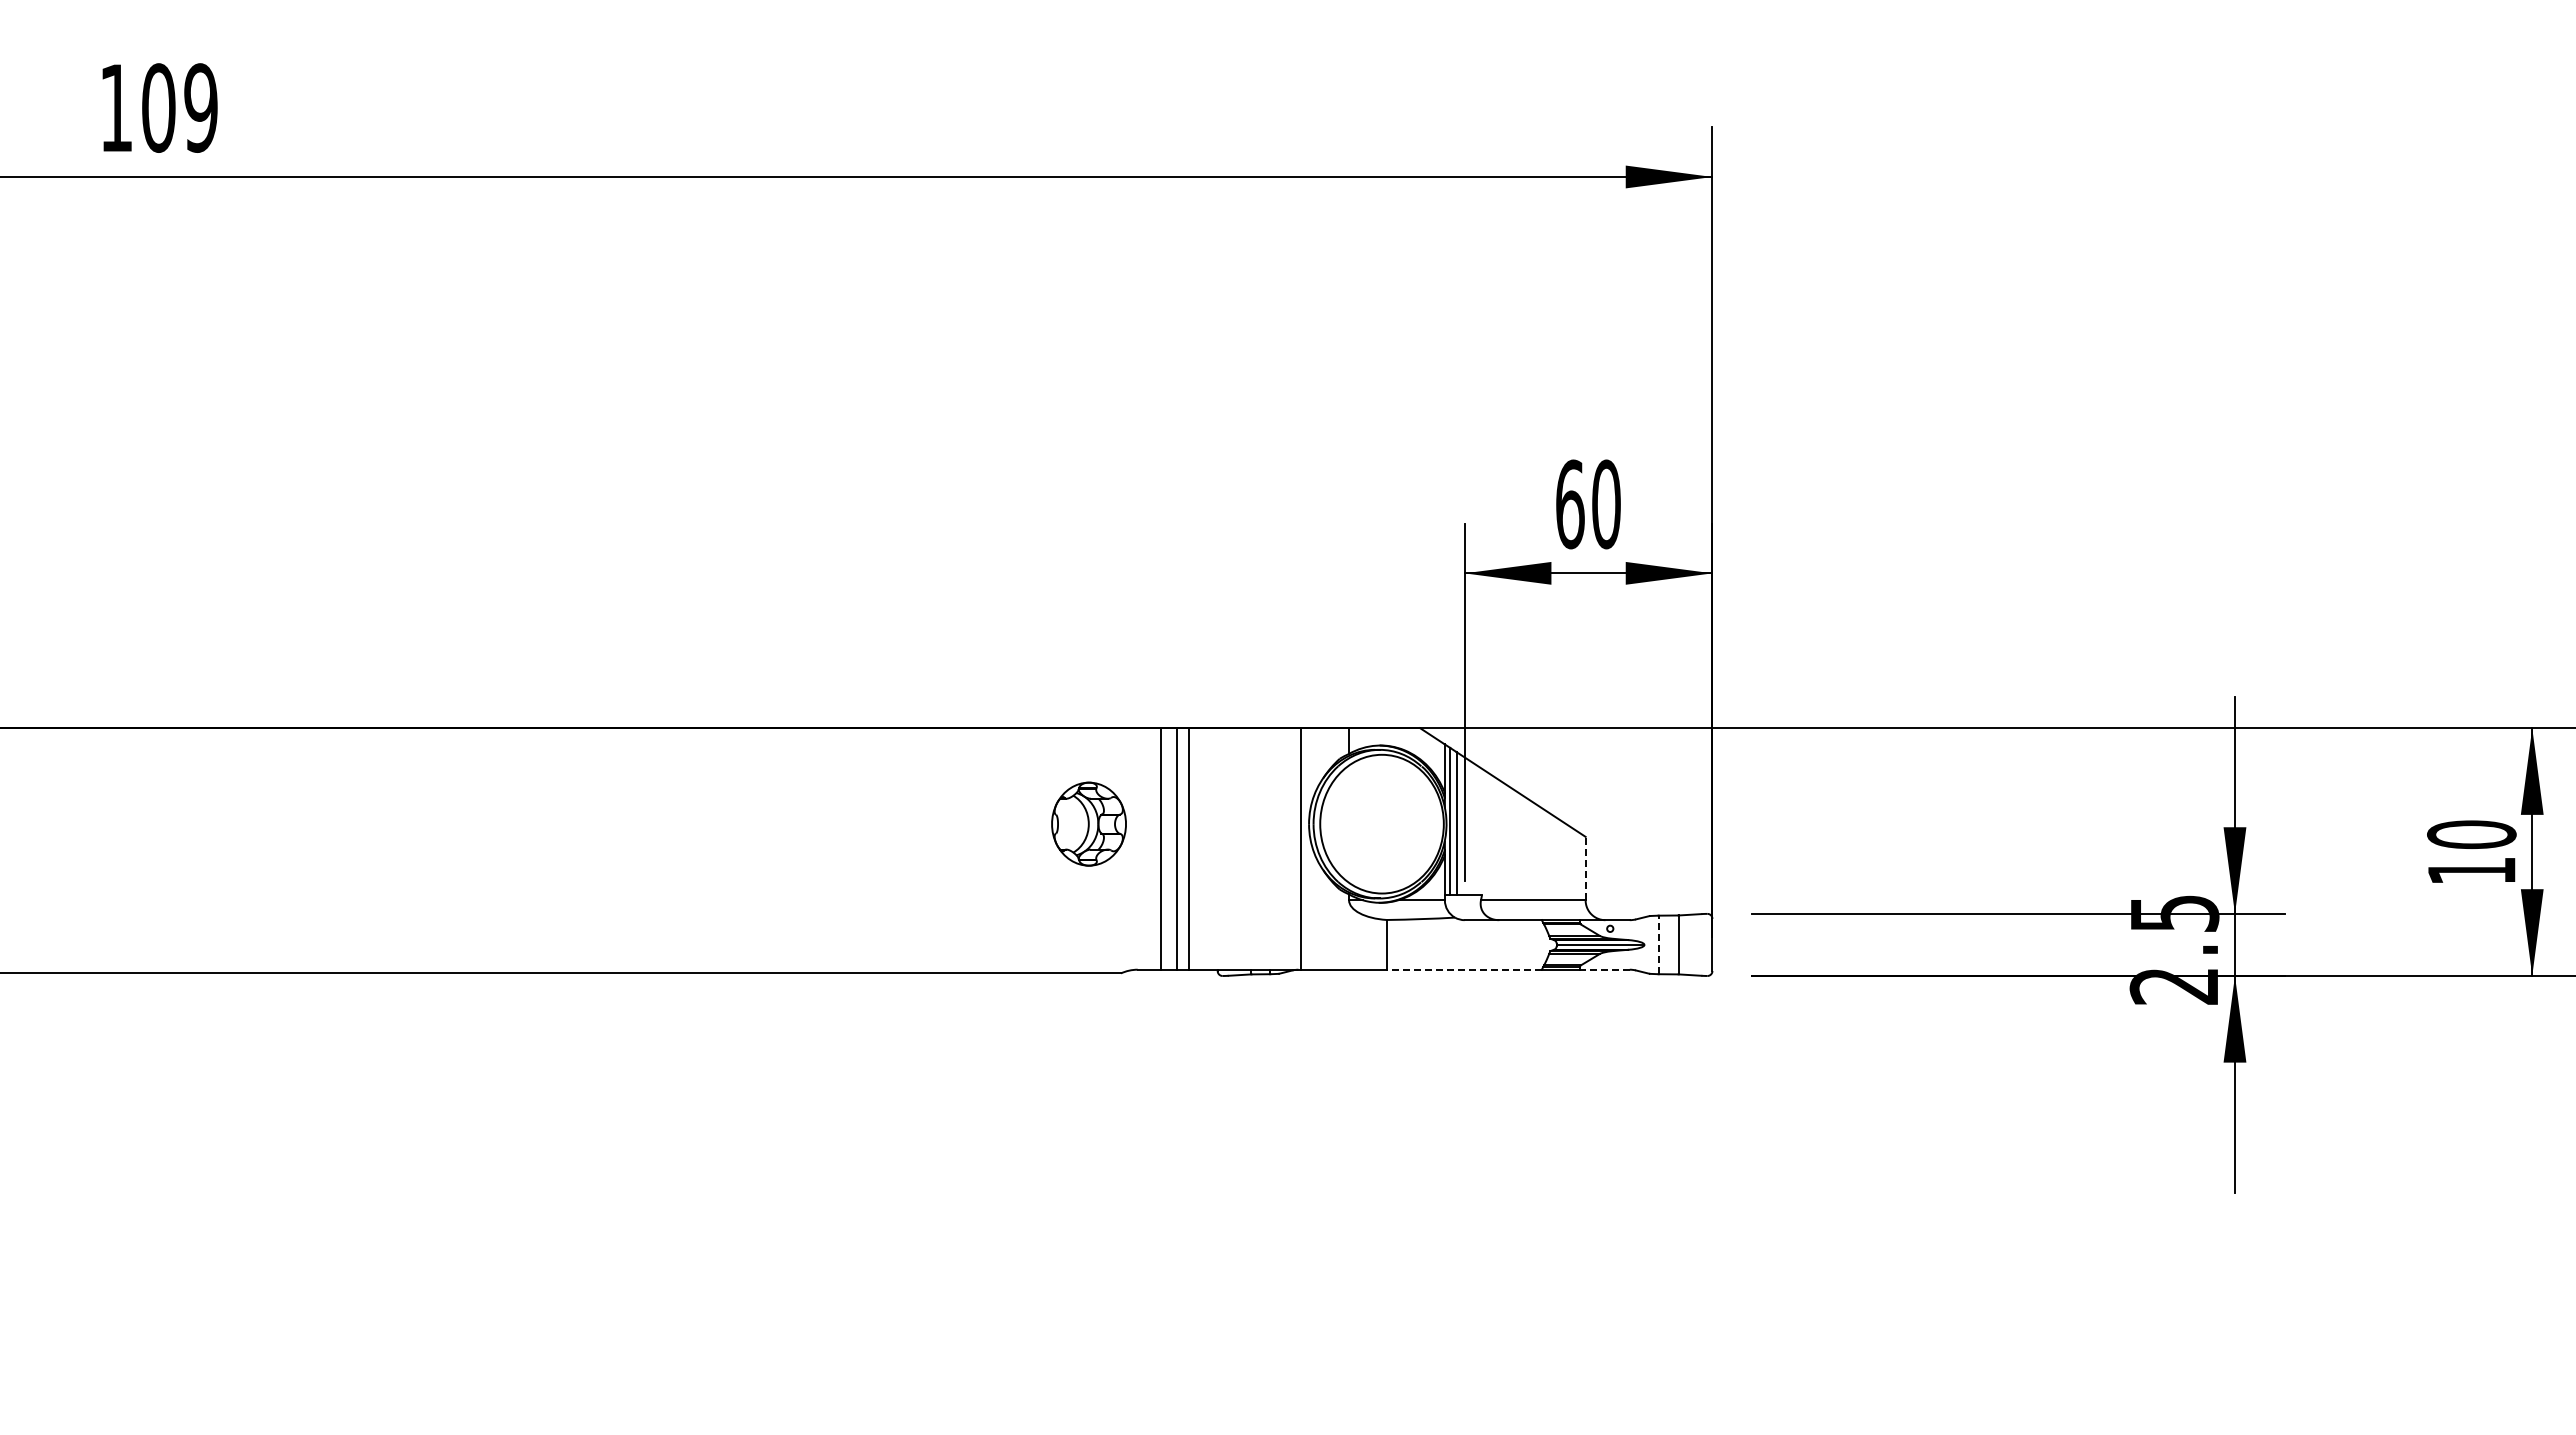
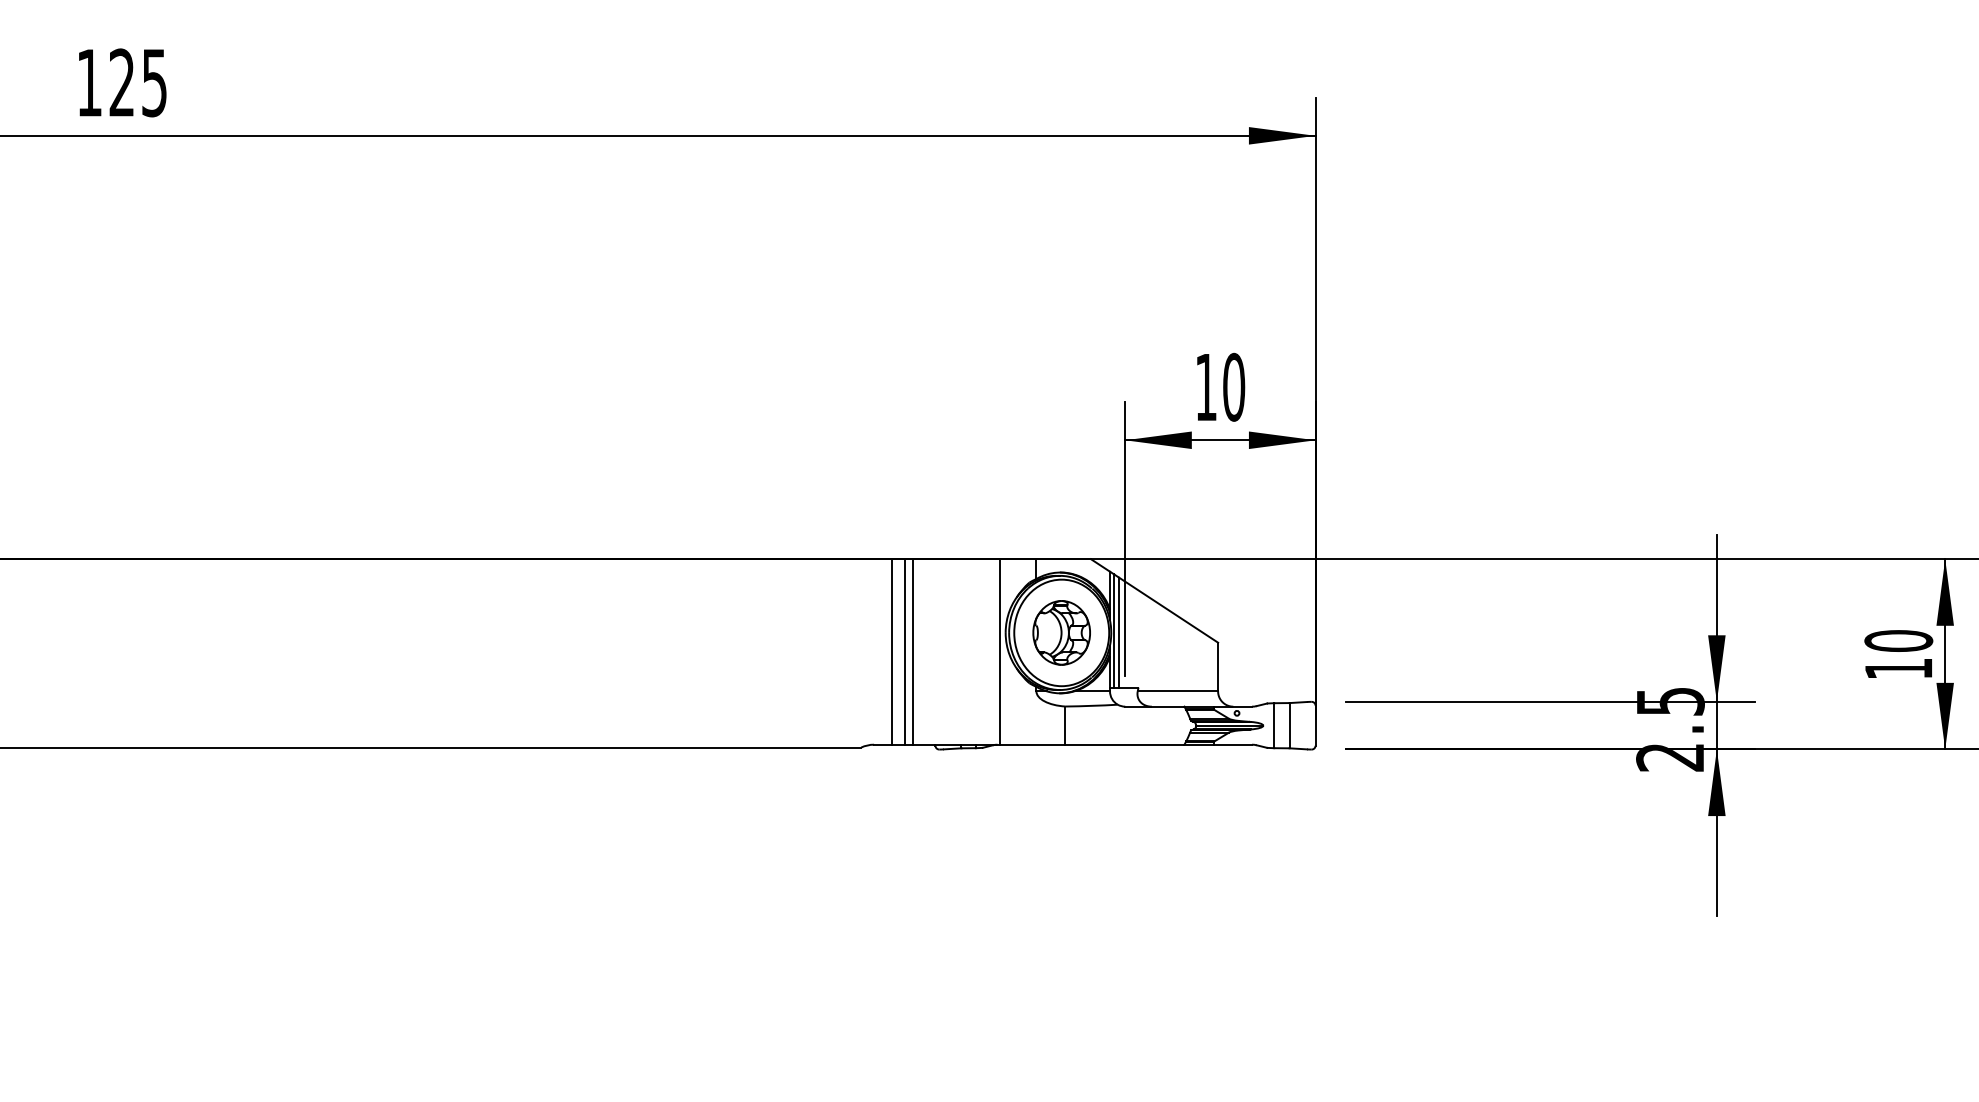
text: (179, 107) -> (138, 82), 109 -> 125
text: (1570, 504) -> (1206, 387), 60 -> 10
part: (1088, 823) -> (1061, 632), moved
line: (1585, 868) -> (1218, 666), dashed -> solid
line: (1658, 944) -> (1274, 725), dashed -> solid
line: (1464, 969) -> (1125, 744), dashed -> solid
line: (1604, 969) -> (1232, 744), dashed -> solid

